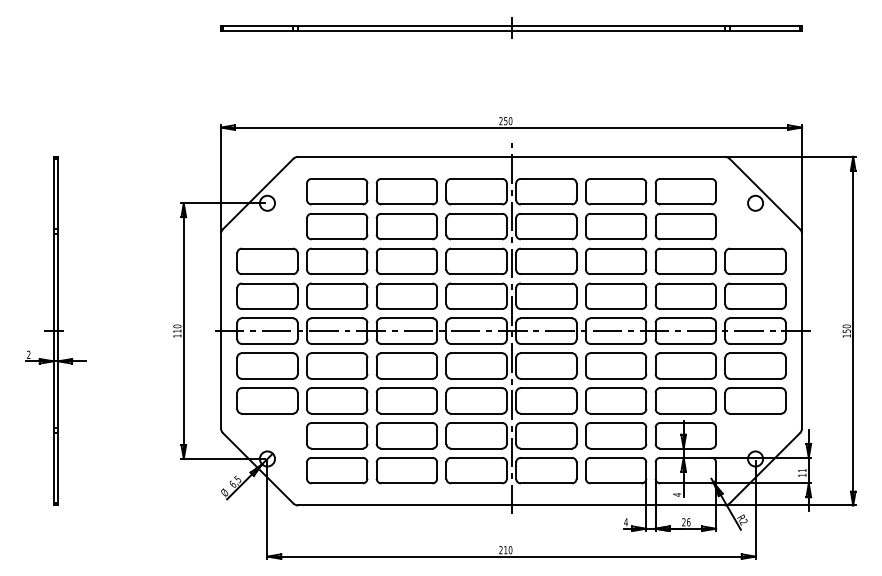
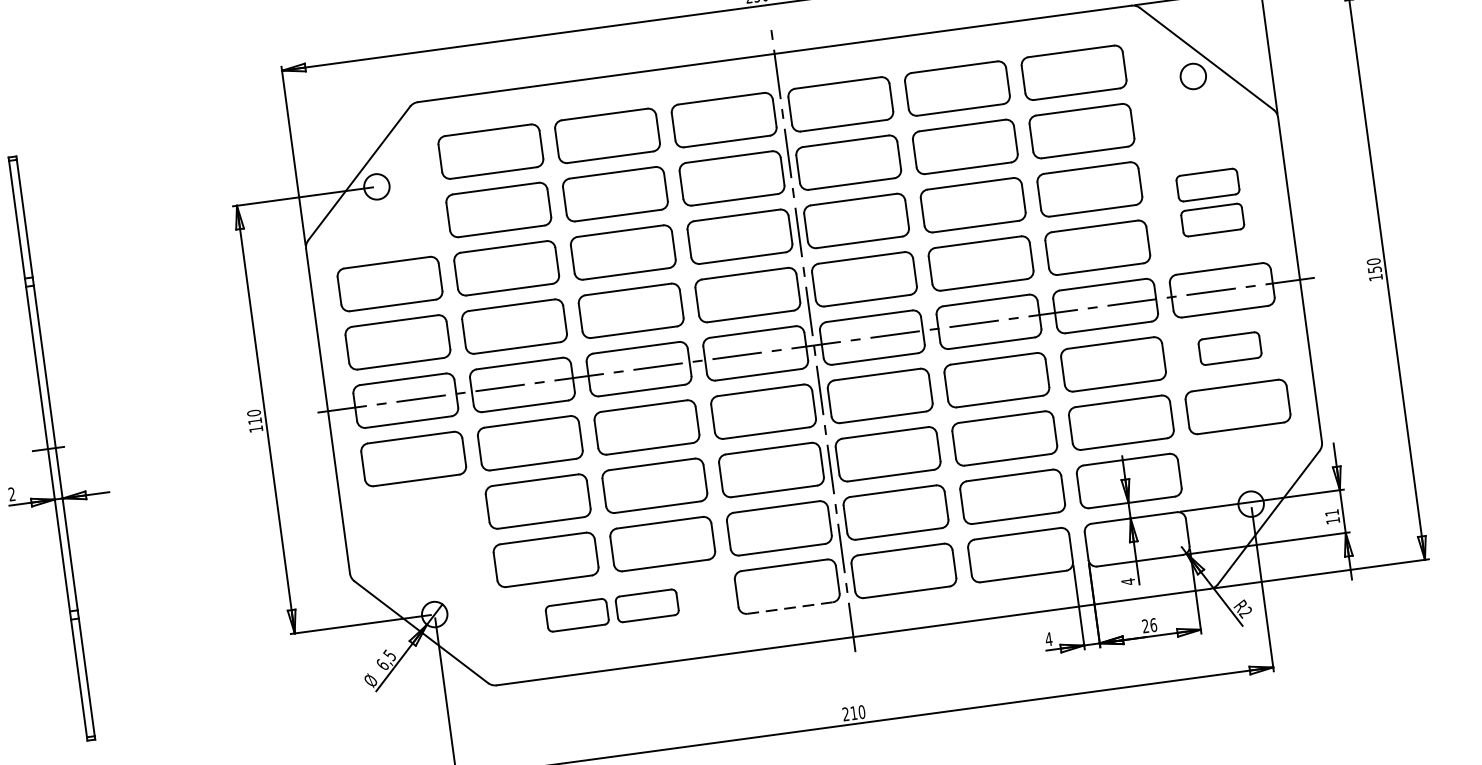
part: (755, 278) -> (1210, 202), size x0.6
part: (755, 365) -> (1229, 347), size x0.6
part: (267, 400) -> (421, 516), removed
part: (371, 470) -> (611, 610), size x0.6
line: (476, 483) -> (789, 608), solid -> dashed

